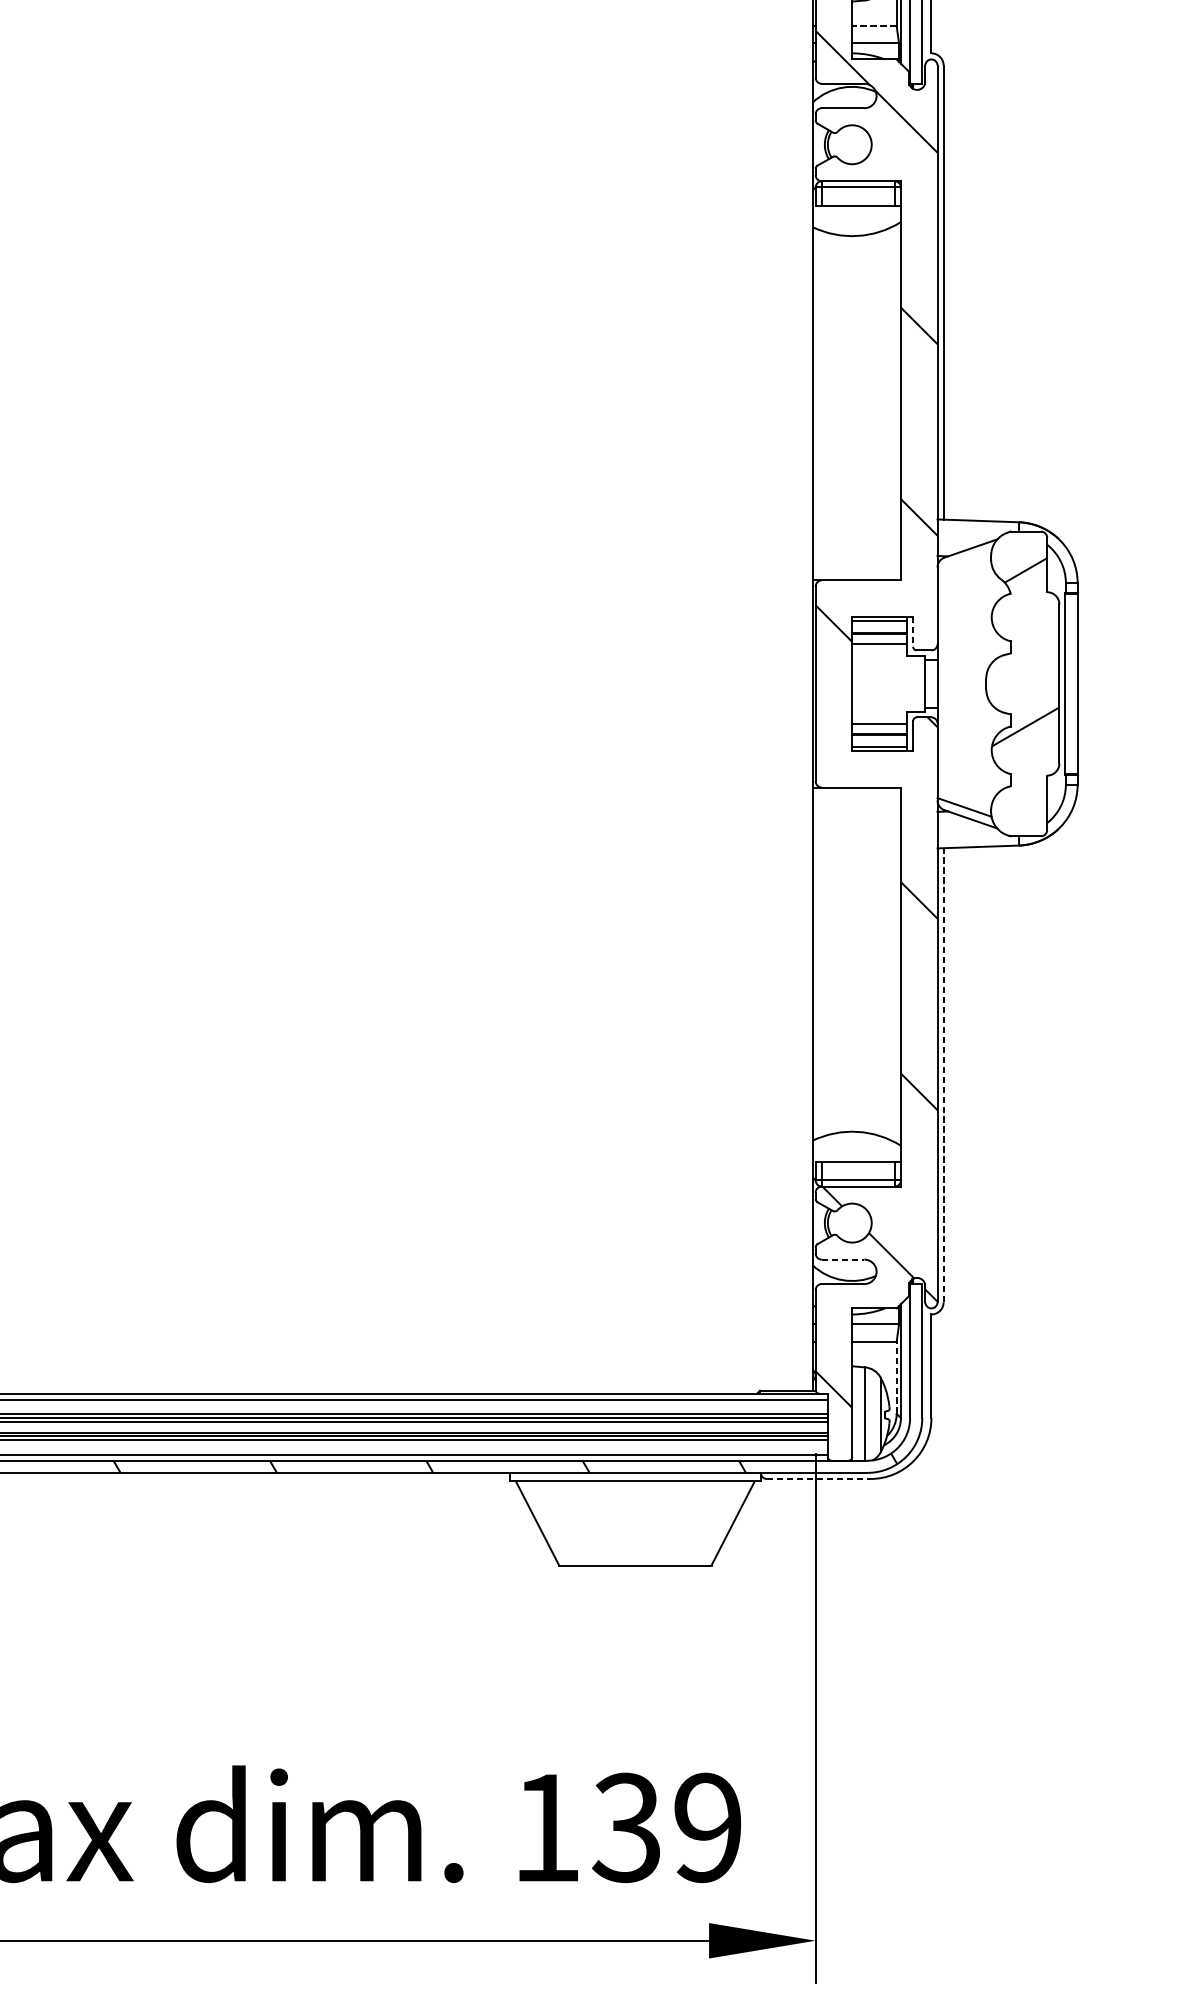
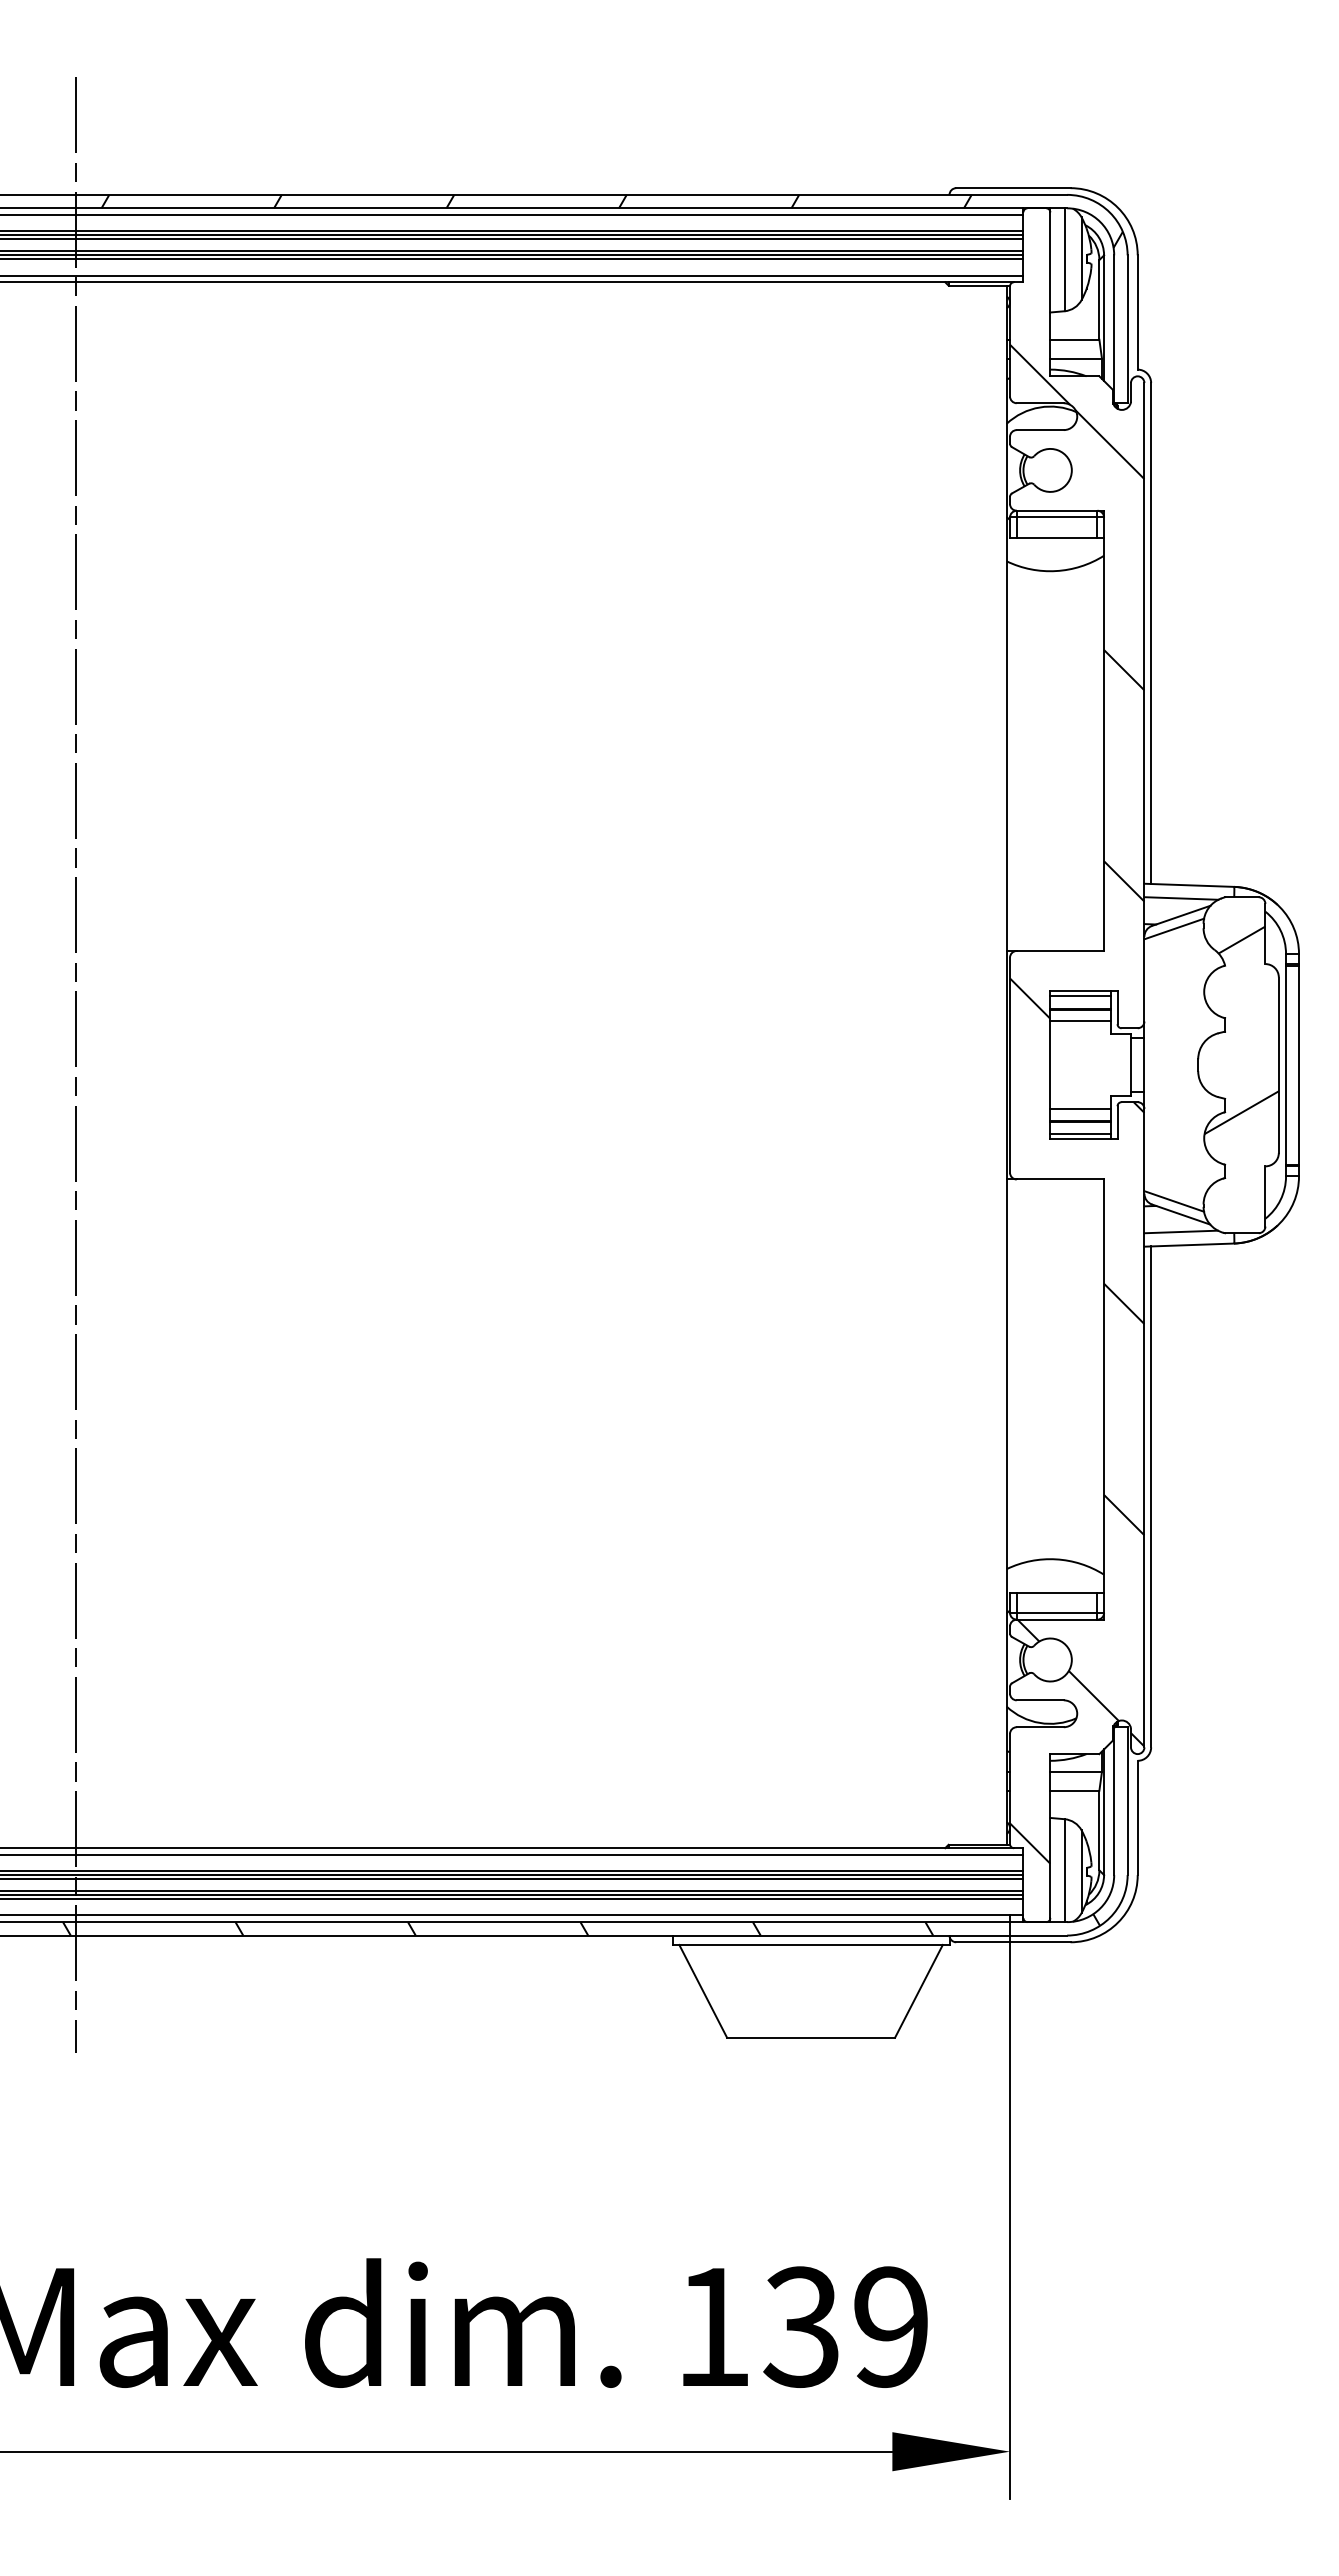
line: (874, 26) -> (1074, 339), dashed -> solid
line: (971, 532) -> (1181, 898), added
line: (964, 559) -> (1174, 928), added
line: (913, 632) -> (1117, 1008), dashed -> solid
line: (970, 834) -> (1180, 1231), added
line: (943, 1074) -> (1151, 1496), dashed -> solid
line: (843, 1259) -> (1040, 1700), dashed -> solid
line: (896, 1377) -> (1099, 1830), dashed -> solid
line: (818, 1479) -> (1013, 1942), dashed -> solid

